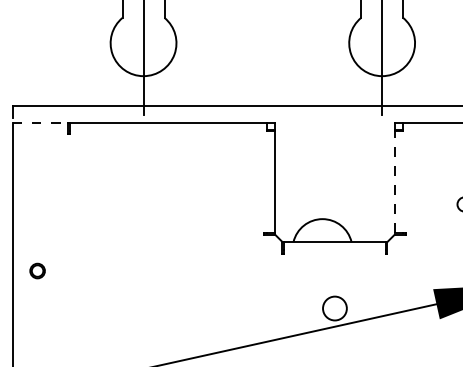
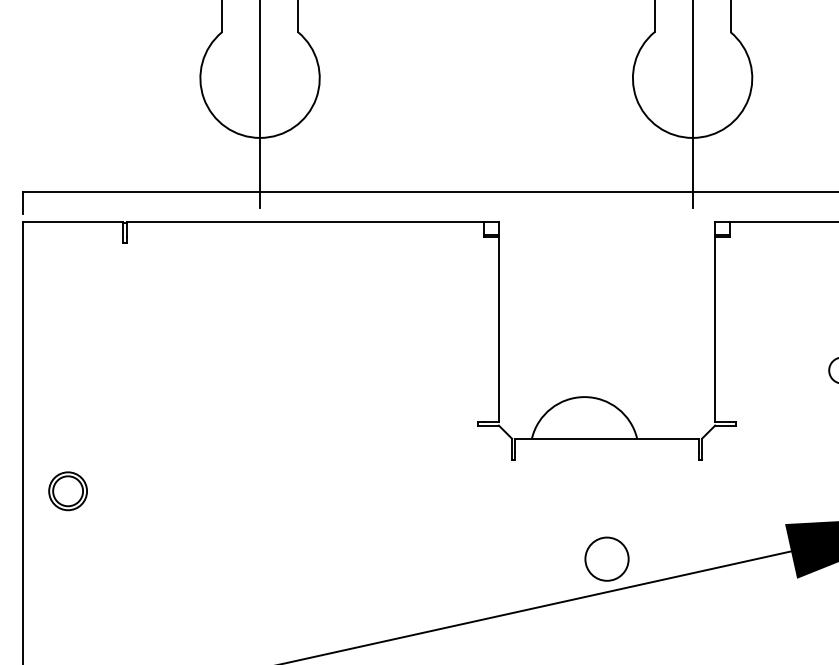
line: (40, 122) -> (73, 221), dashed -> solid
line: (394, 181) -> (715, 328), dashed -> solid
part: (37, 270) -> (67, 490), size x1.43

